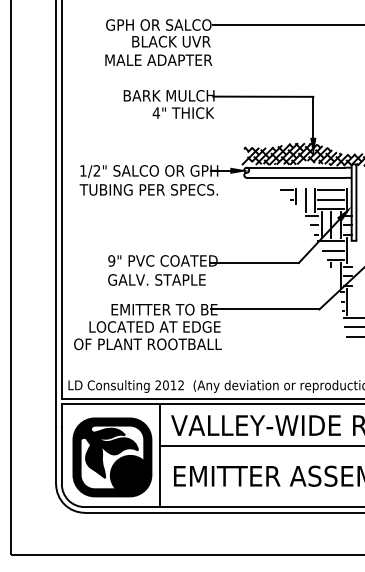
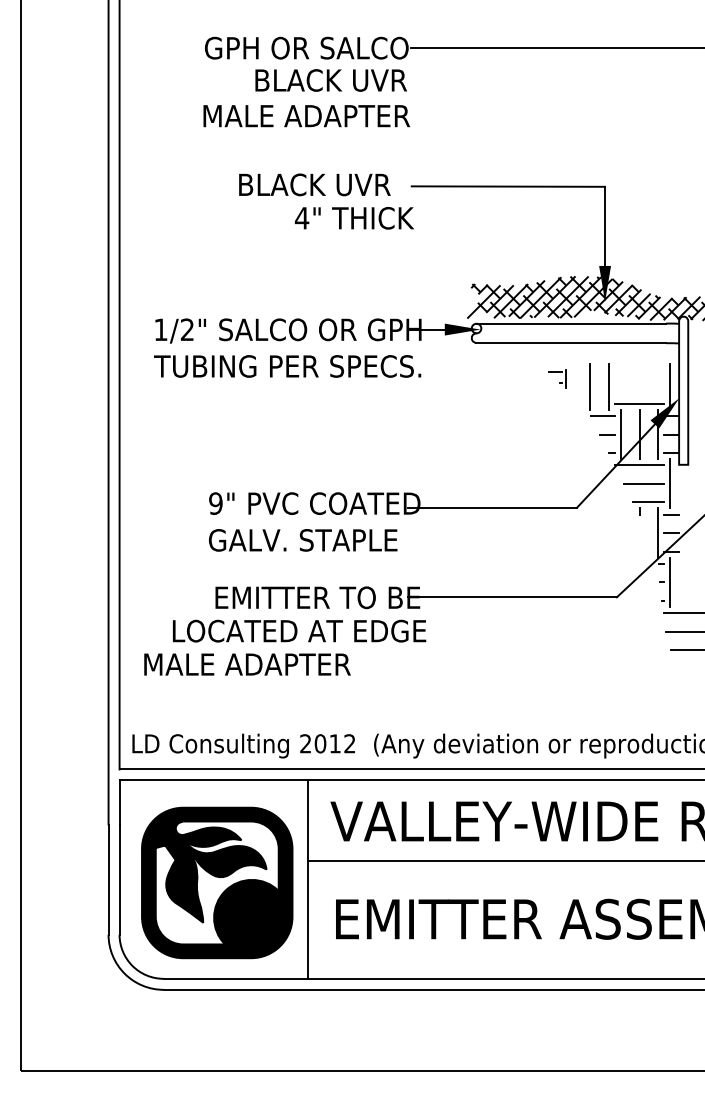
text: (173, 95) -> (335, 184), BARK MULCH -> BLACK UVR
line: (330, 190) -> (638, 367), removed
part: (288, 196) -> (557, 379), size x0.6
line: (330, 199) -> (638, 385), removed
text: (147, 344) -> (284, 664), OF PLANT ROOTBALL -> MALE ADAPTER

